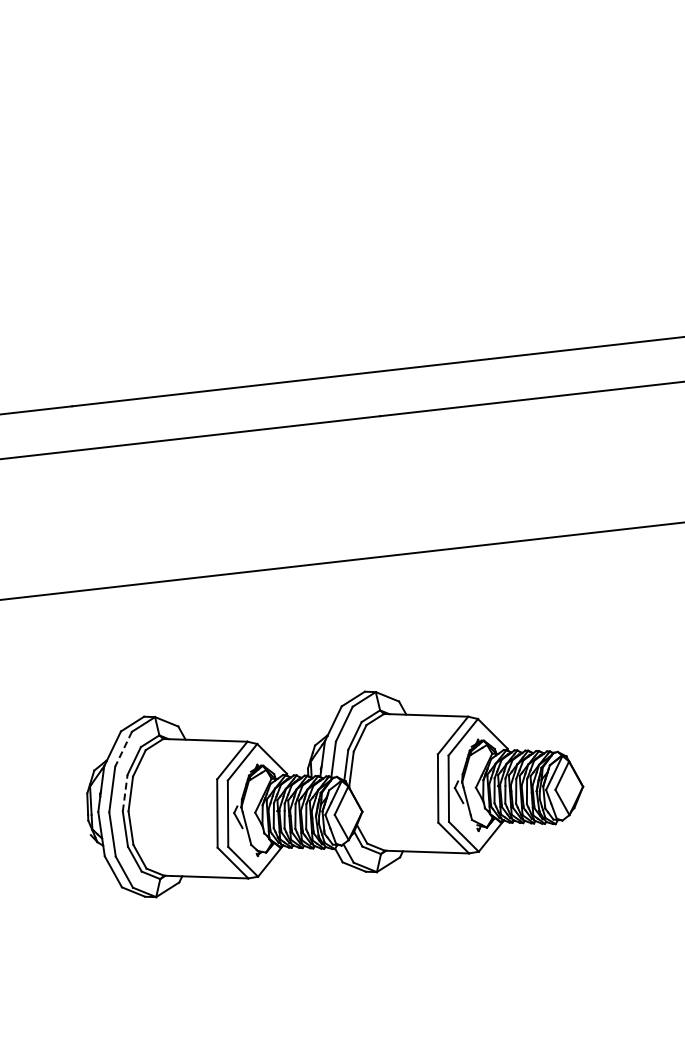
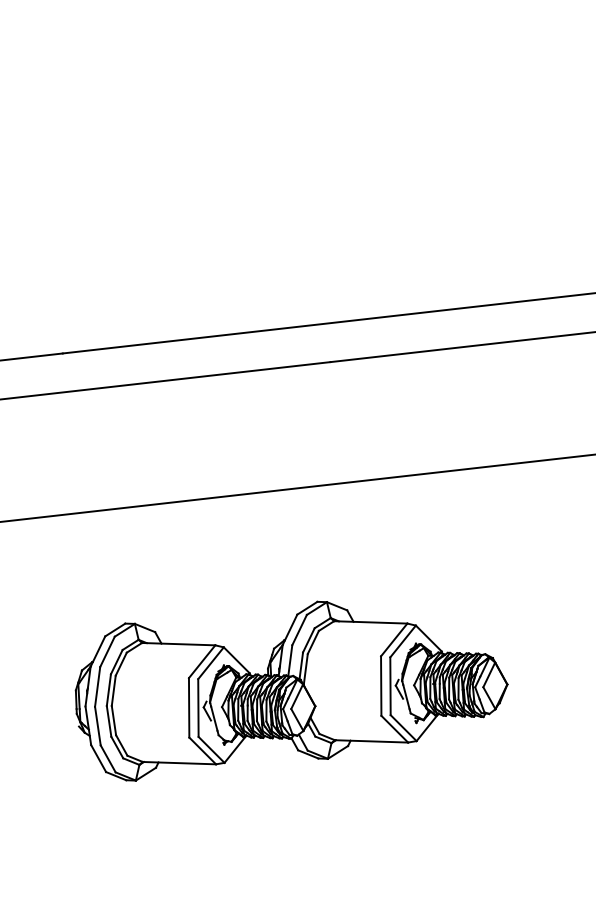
line: (123, 749) -> (107, 652), dashed -> solid
line: (125, 792) -> (109, 689), dashed -> solid

